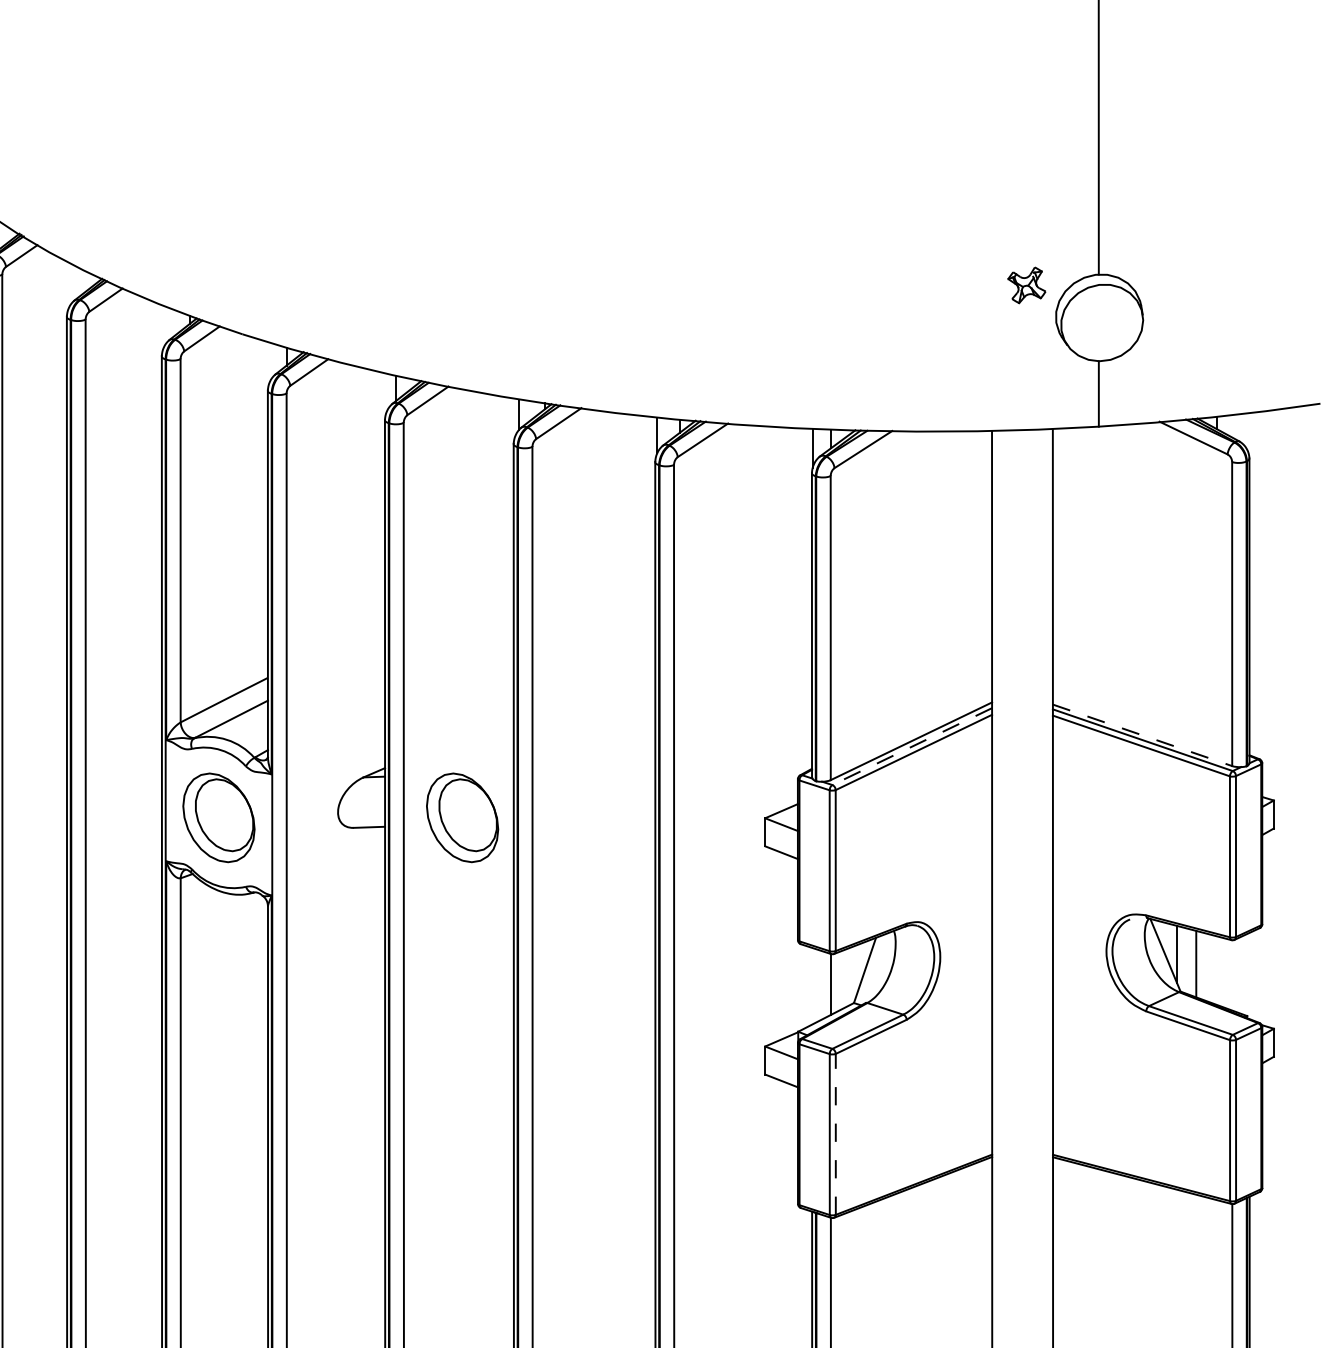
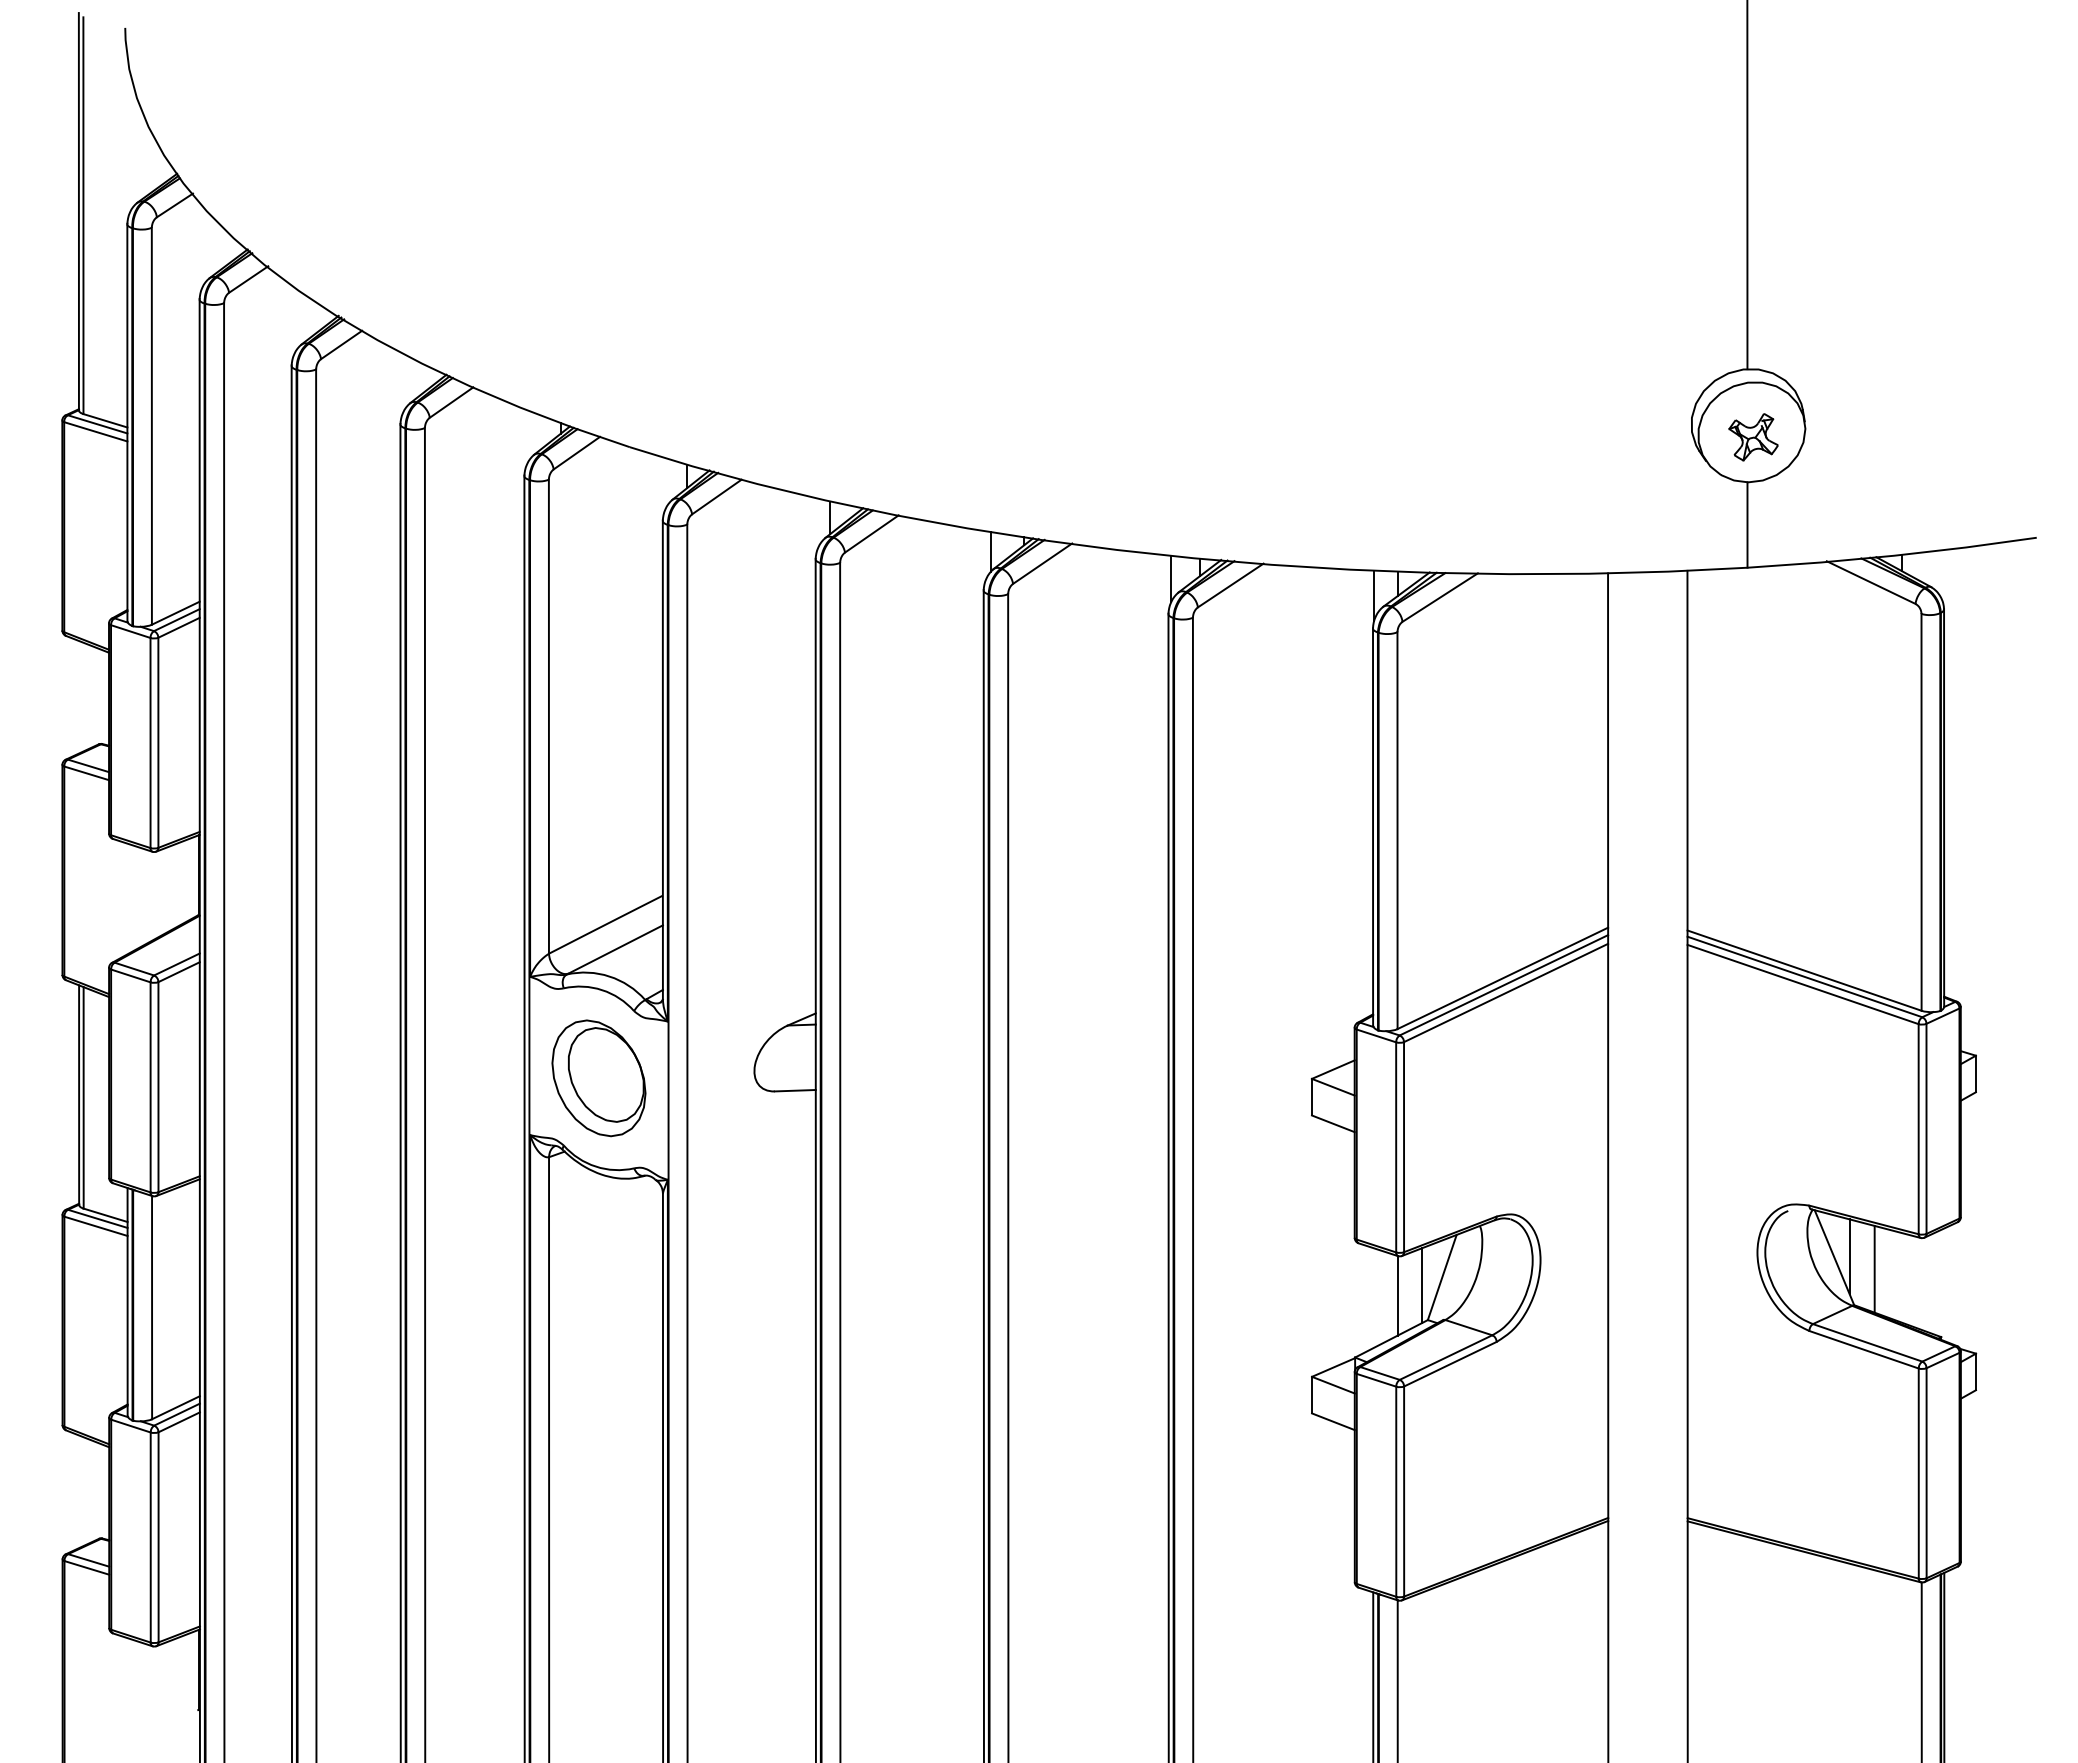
part: (1026, 285) -> (1753, 437), moved
line: (1142, 735) -> (1804, 970), dashed -> solid
line: (911, 746) -> (1503, 985), dashed -> solid
part: (462, 817) -> (916, 1078), removed
line: (849, 976) -> (1421, 1285), added
line: (836, 1134) -> (1404, 1491), dashed -> solid

